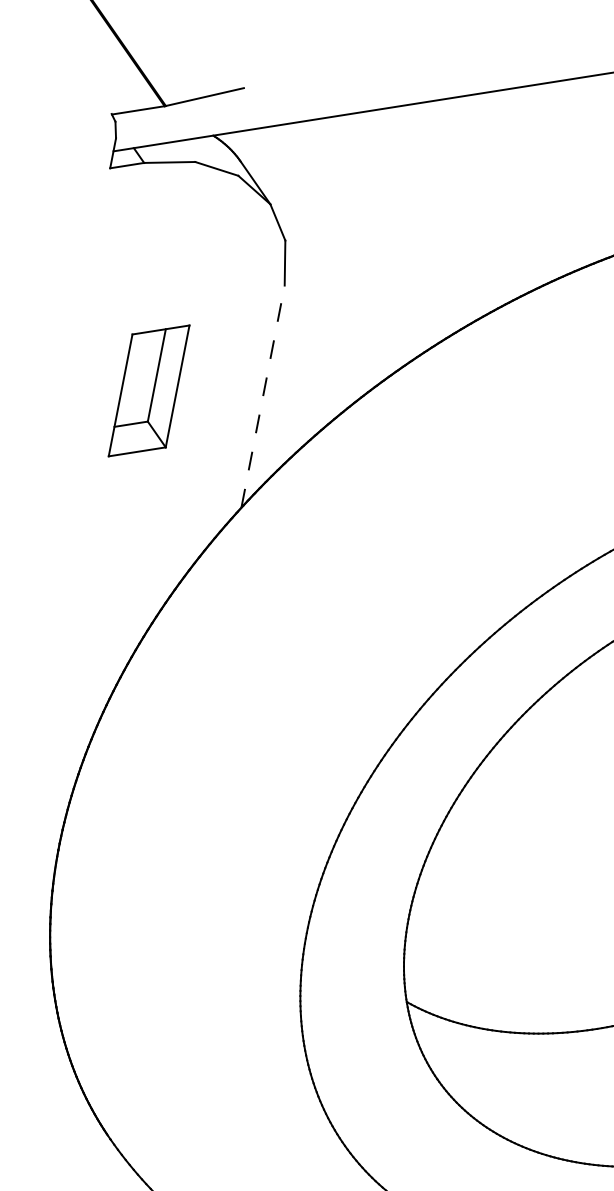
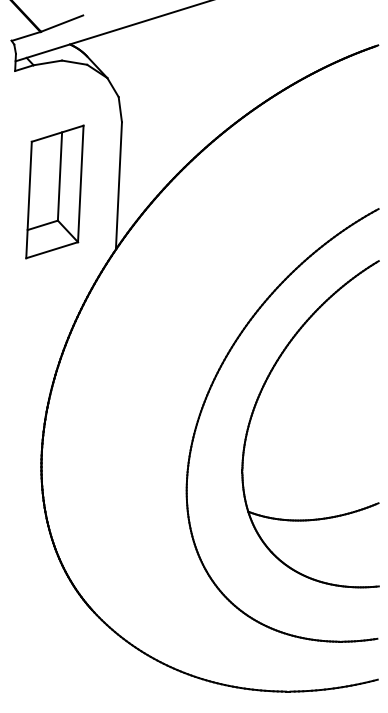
part: (148, 389) -> (54, 191), size x1.67
line: (262, 395) -> (118, 185), dashed -> solid

